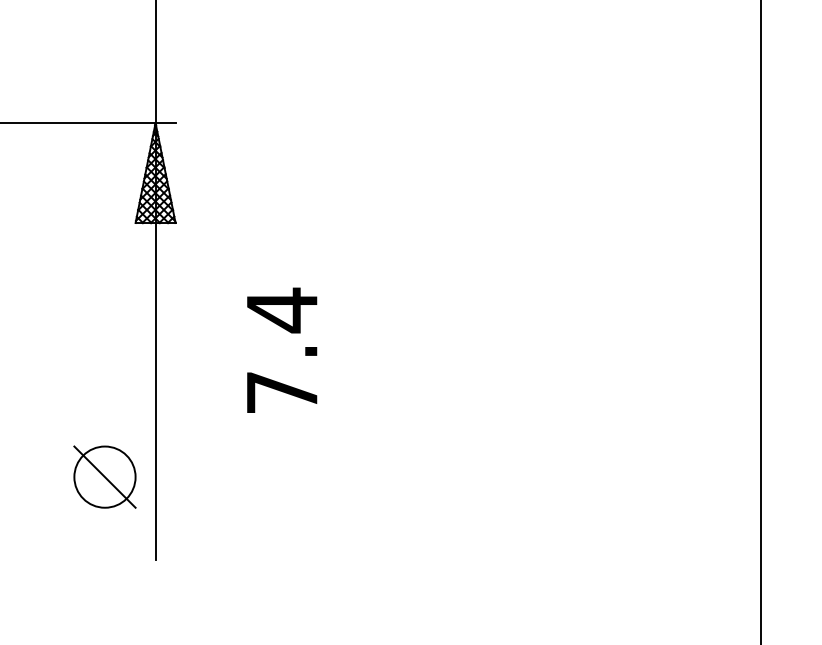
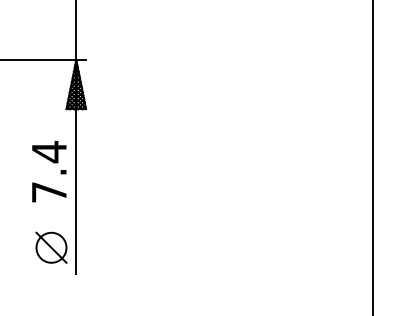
text: (282, 350) -> (49, 171), moved
part: (104, 476) -> (51, 247), moved

